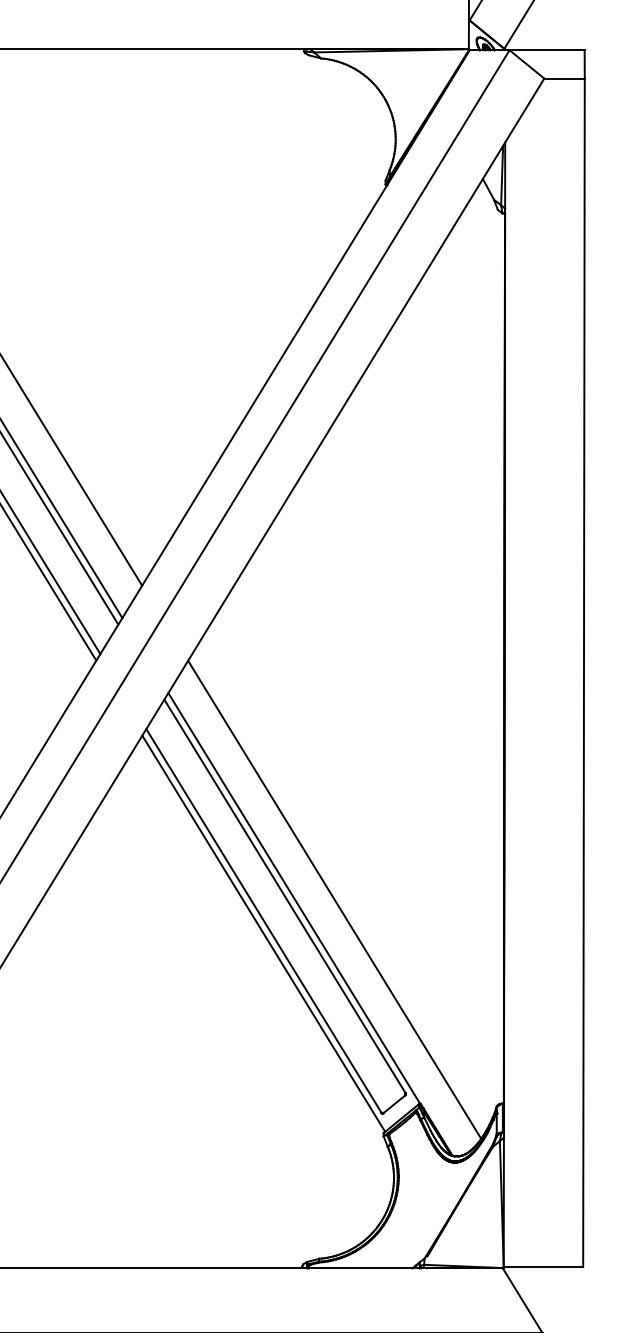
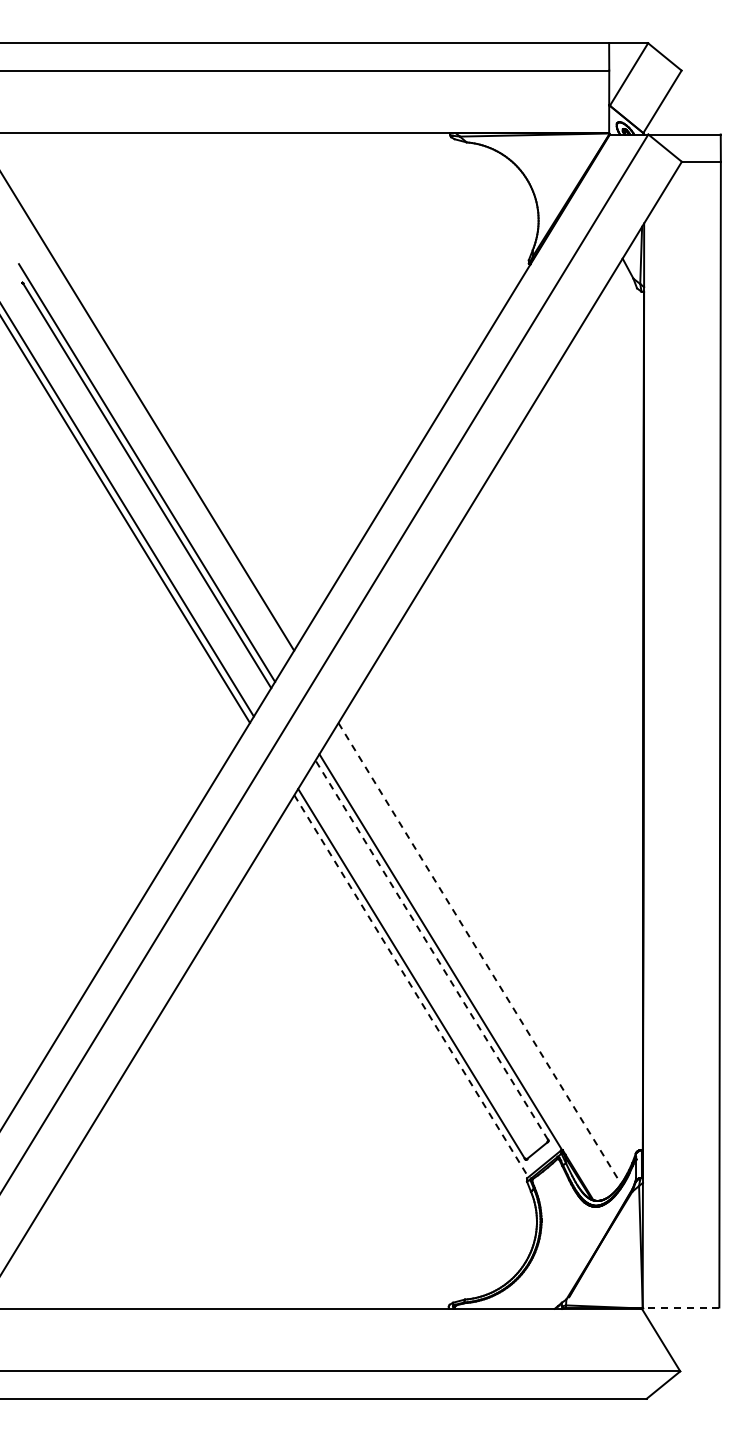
line: (284, 895) -> (431, 949), solid -> dashed
line: (335, 899) -> (480, 953), solid -> dashed
line: (263, 934) -> (411, 986), solid -> dashed
line: (542, 1267) -> (680, 1307), solid -> dashed

